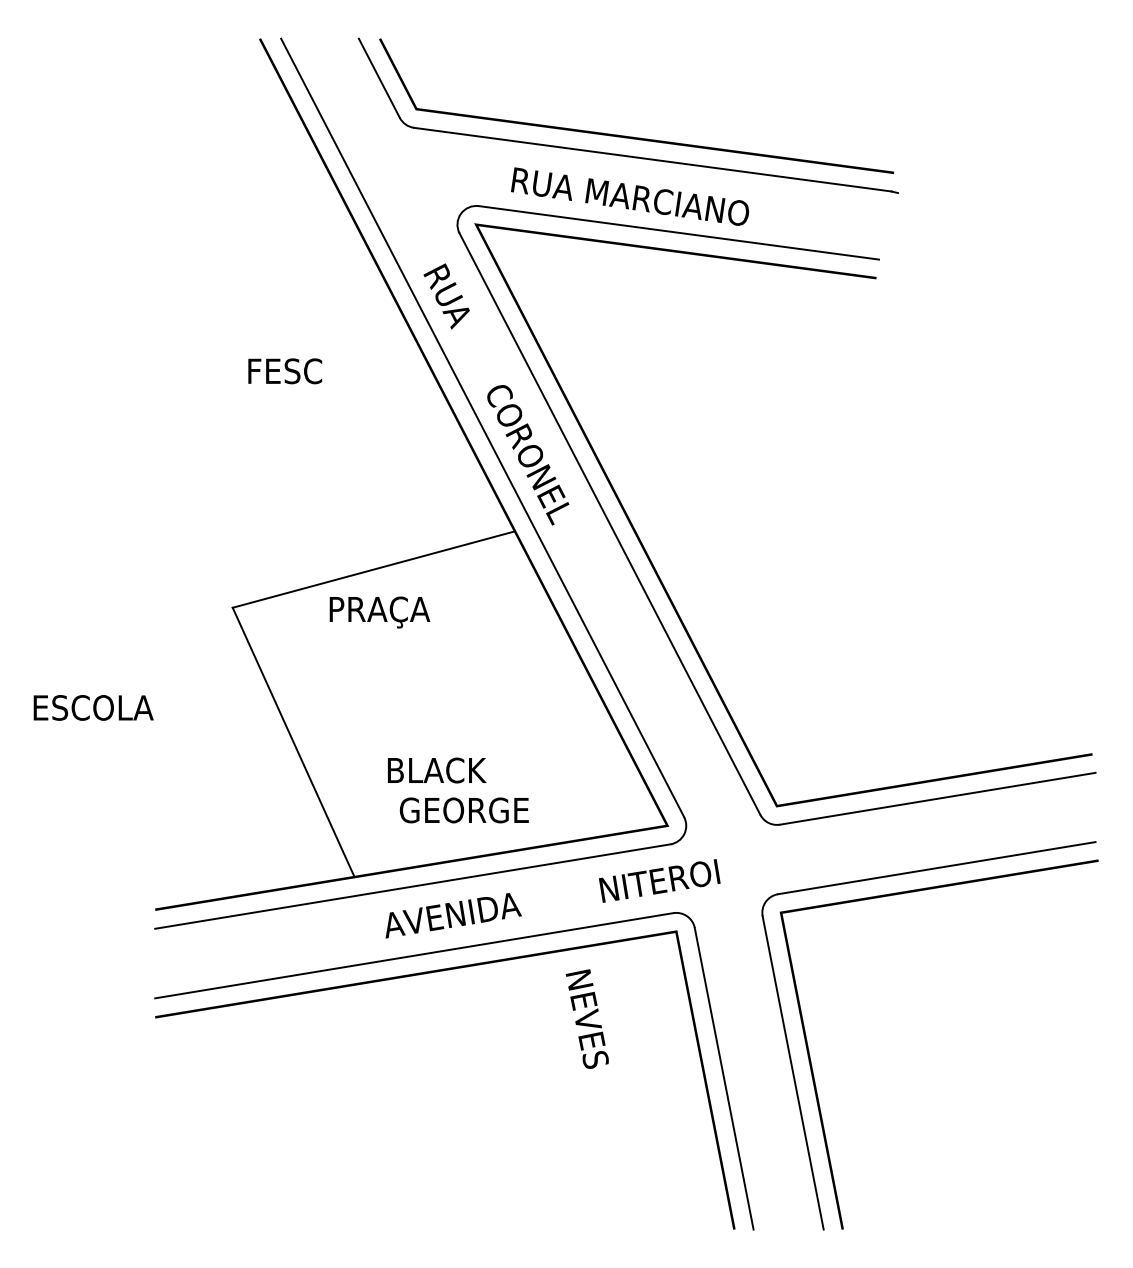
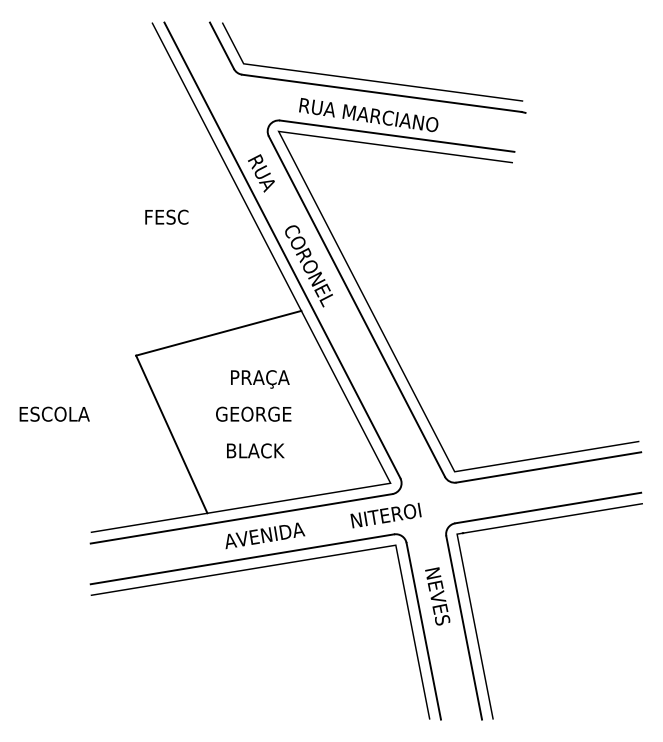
text: (380, 612) -> (260, 379), moved
text: (463, 809) -> (253, 413), moved
text: (587, 1019) -> (437, 596), moved

